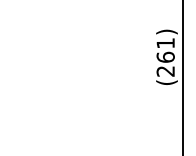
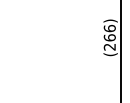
text: (165, 43) -> (109, 28), (261) -> (266)

